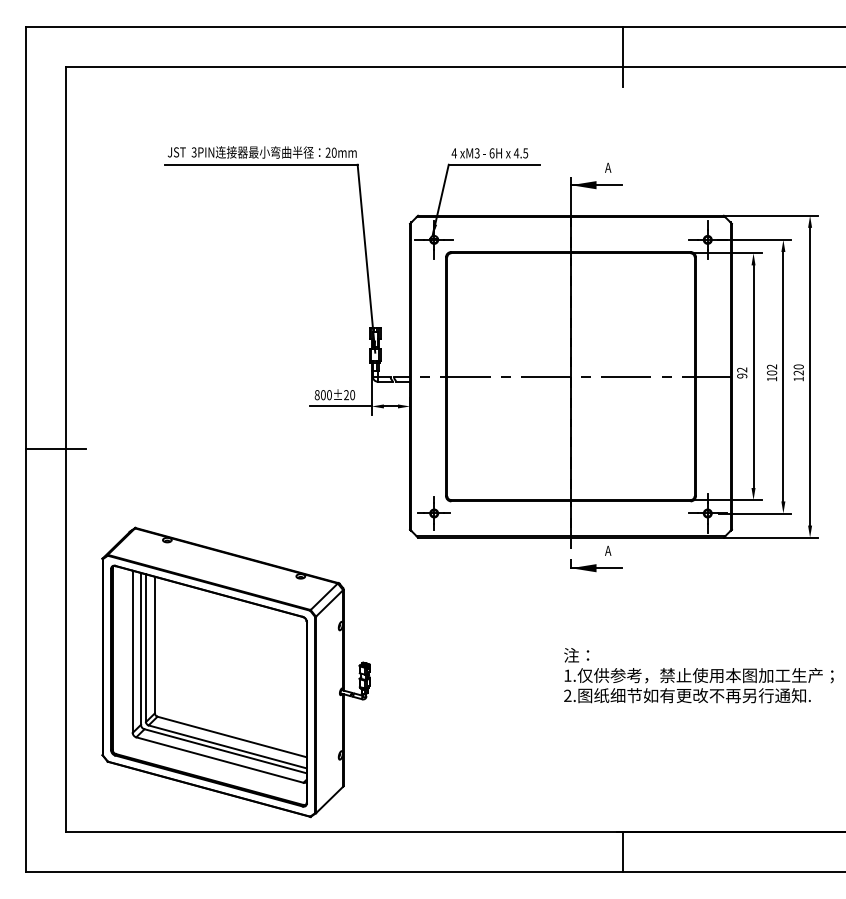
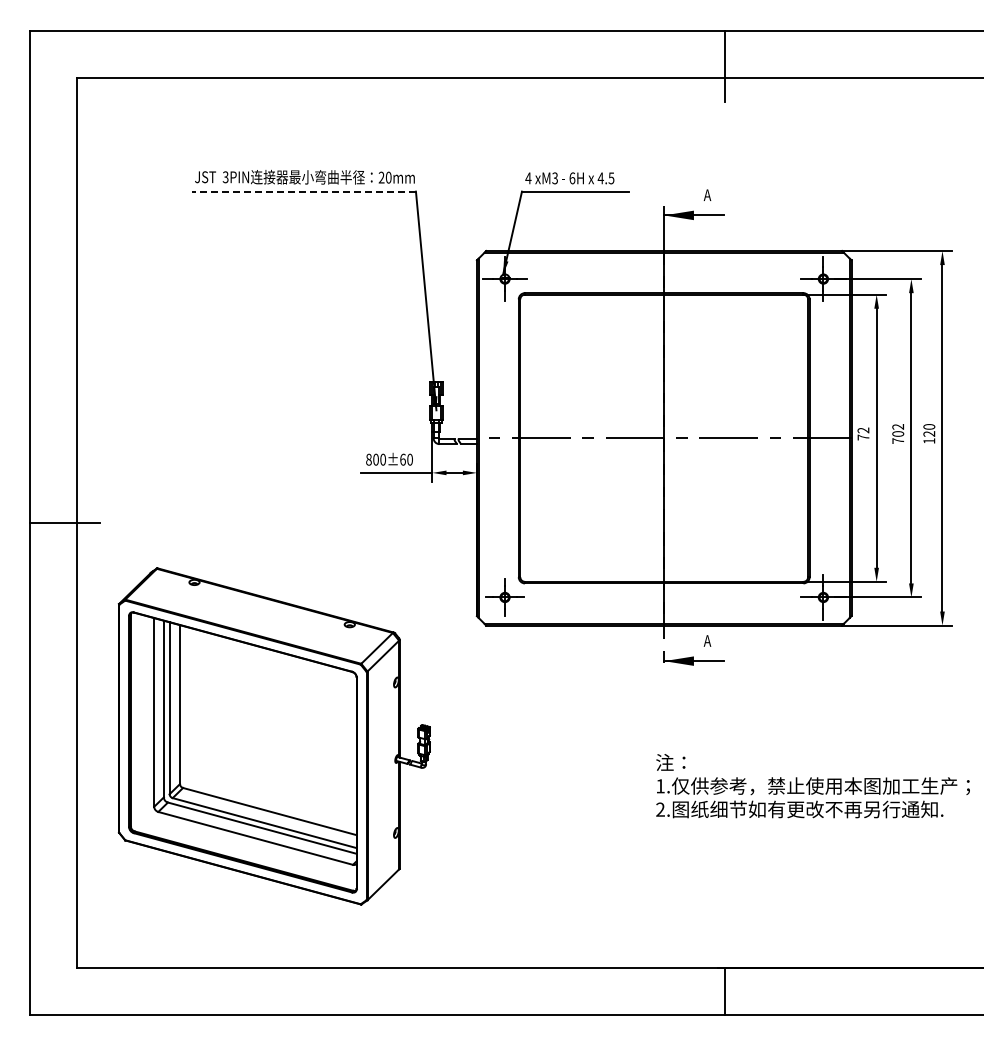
line: (261, 164) -> (303, 191), solid -> dashed
text: (742, 376) -> (863, 437), 92 -> 72
text: (772, 378) -> (898, 440), 102 -> 702
text: (346, 394) -> (402, 459), 800±20 -> 800±60
part: (235, 672) -> (273, 736), moved

